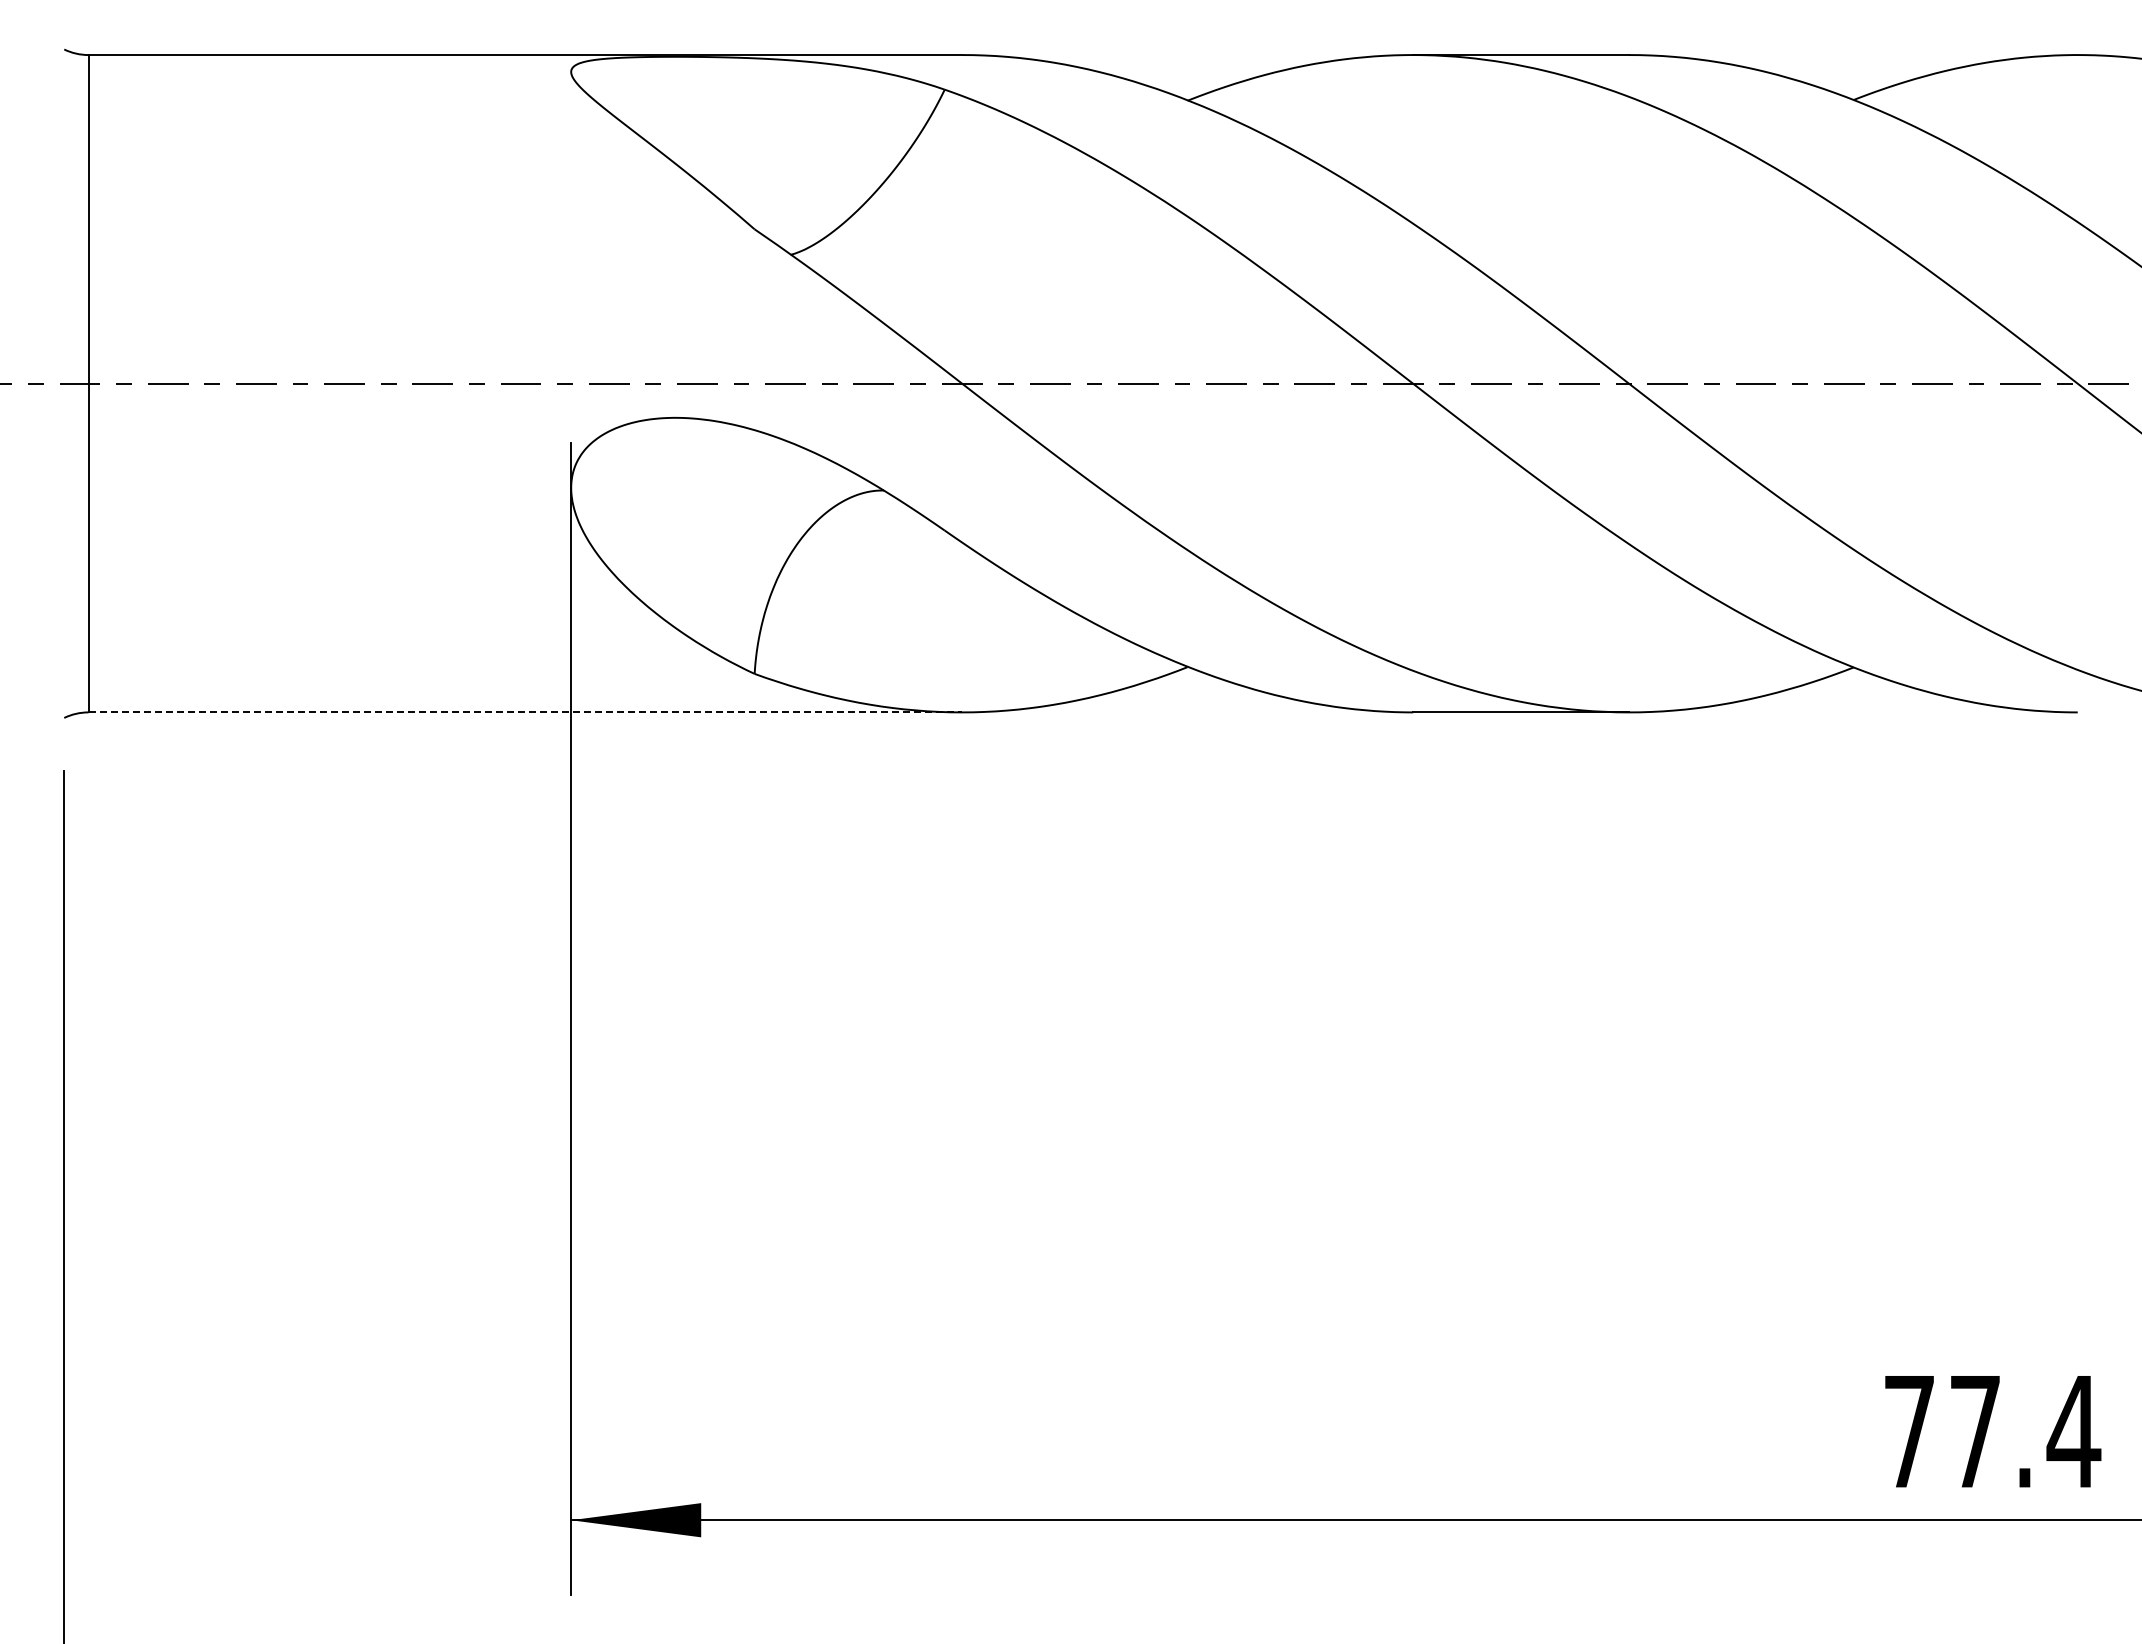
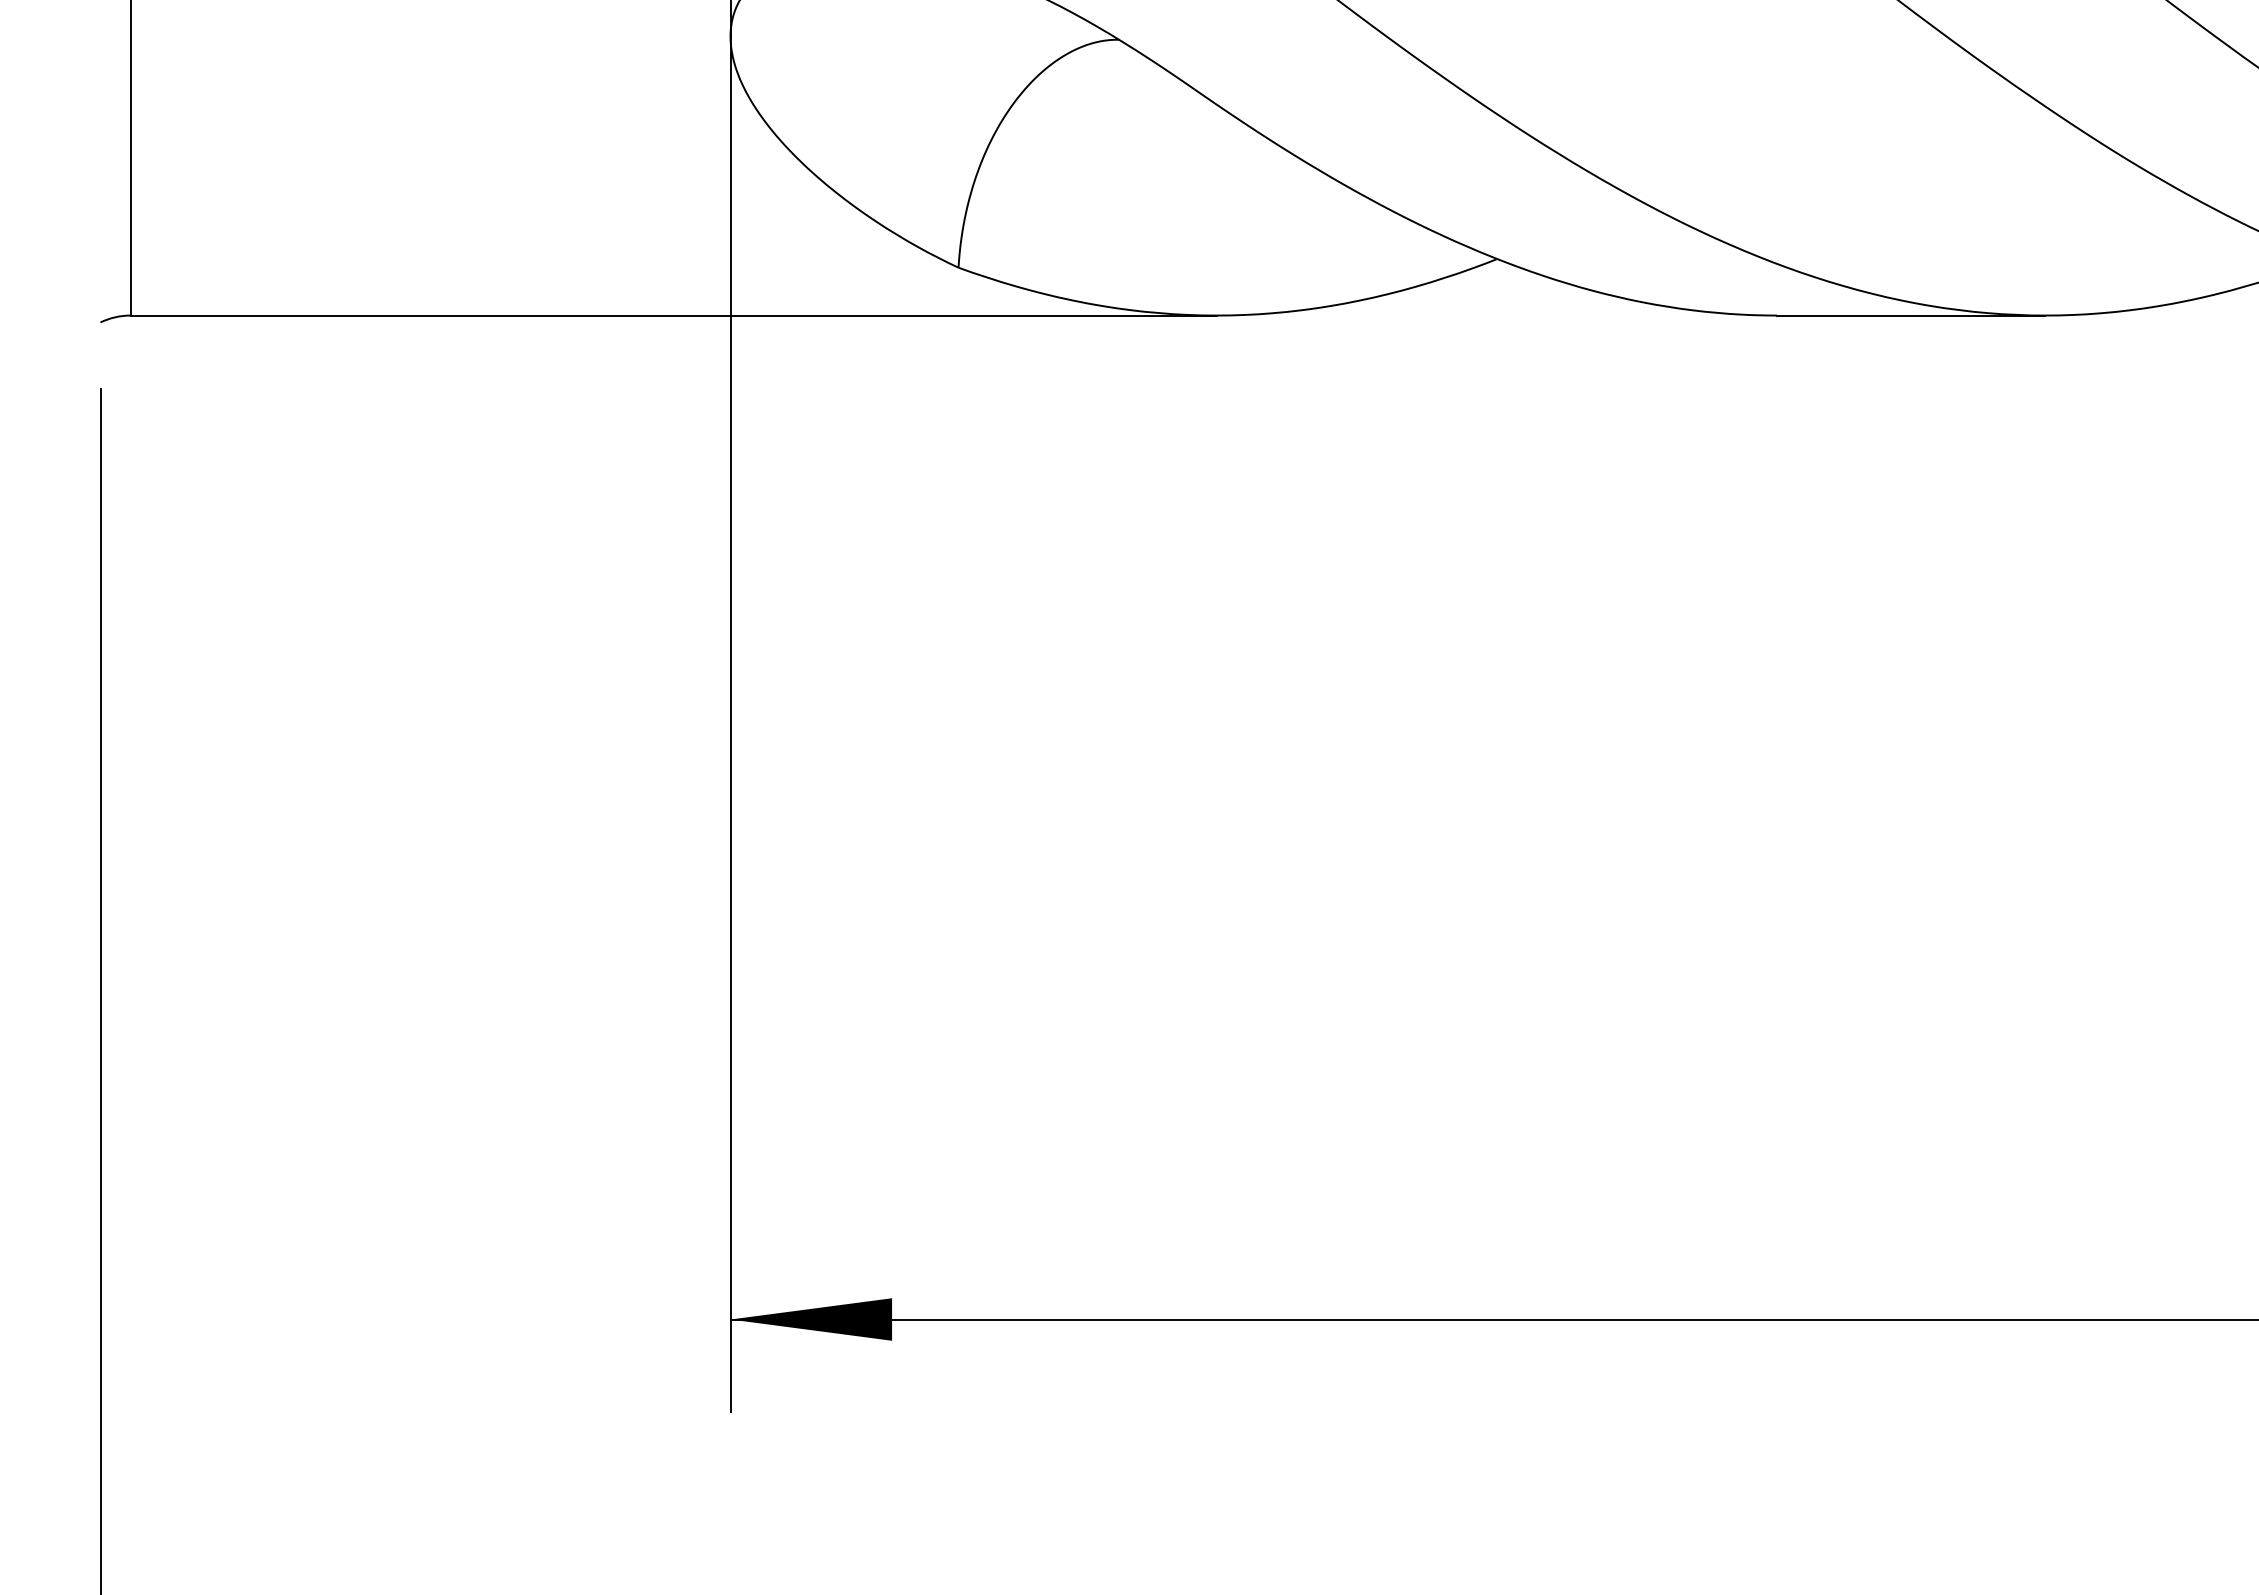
line: (525, 712) -> (673, 315), dashed -> solid

